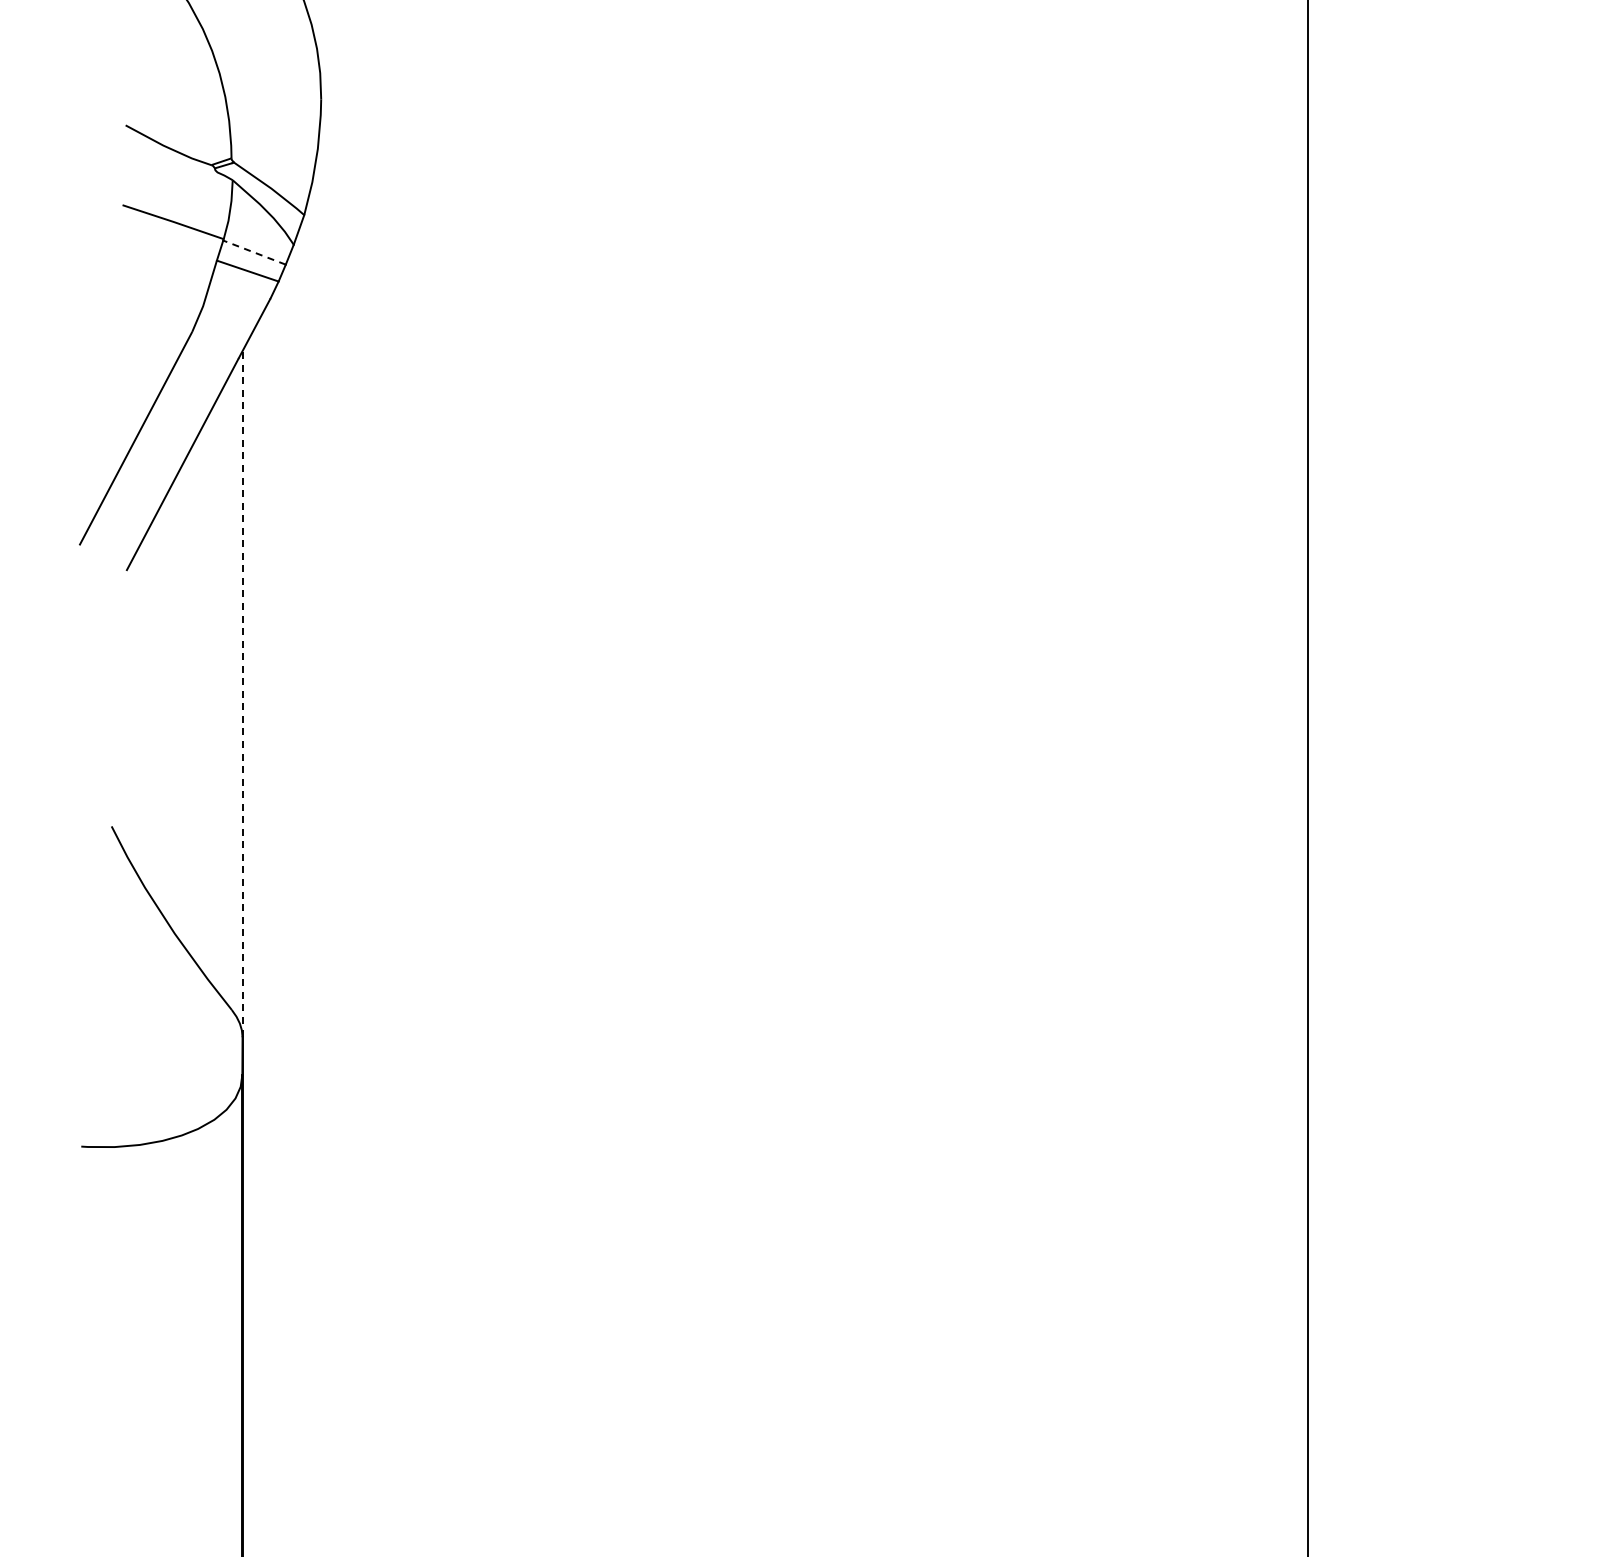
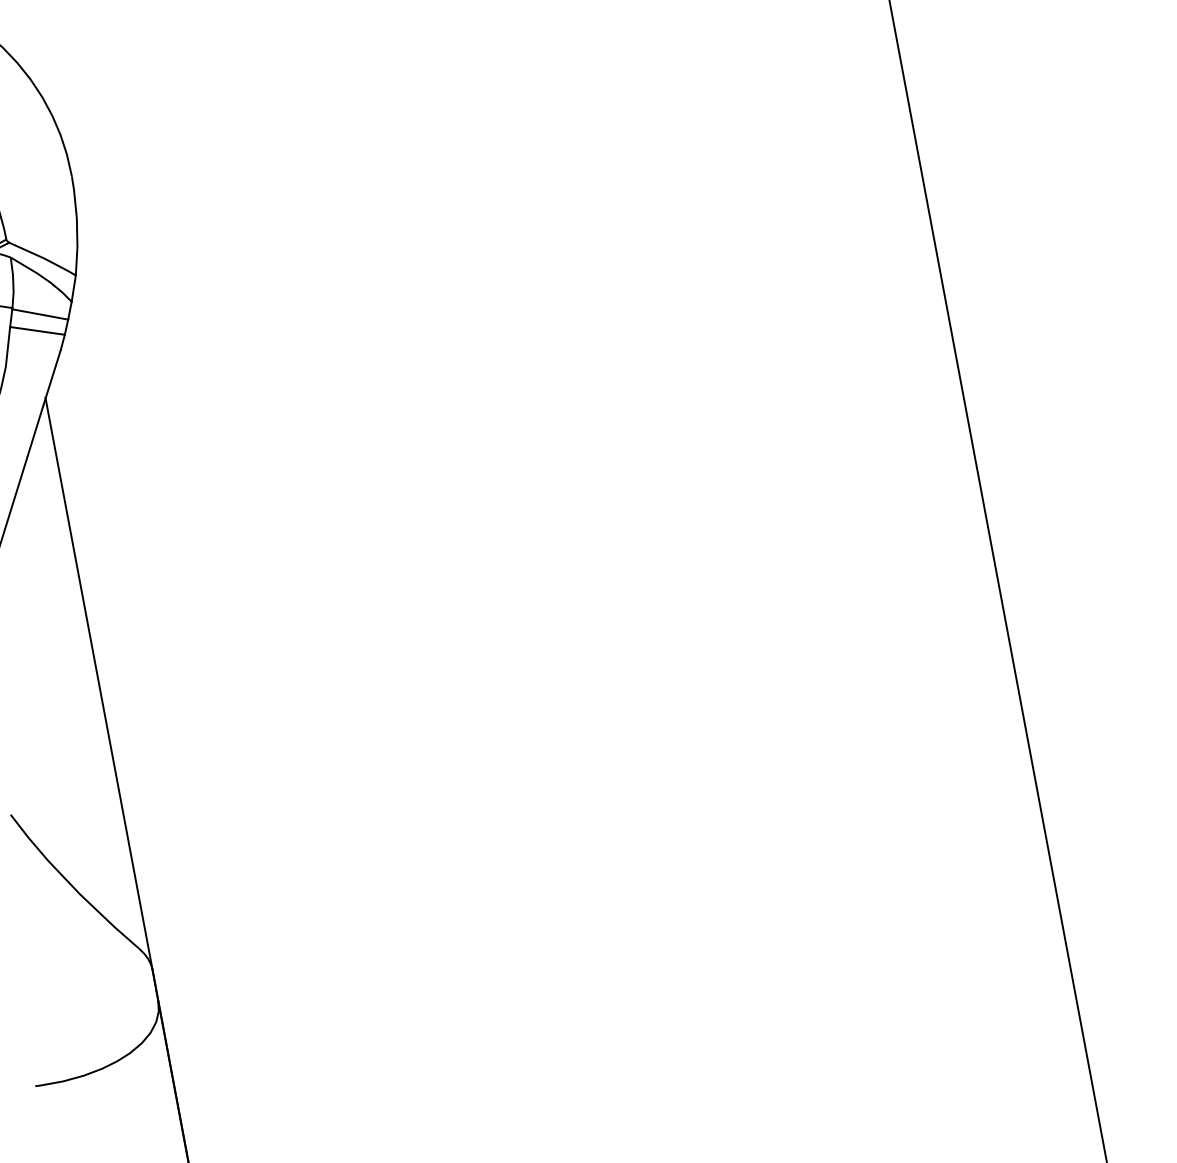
line: (254, 252) -> (40, 314), dashed -> solid
line: (242, 692) -> (98, 682), dashed -> solid

